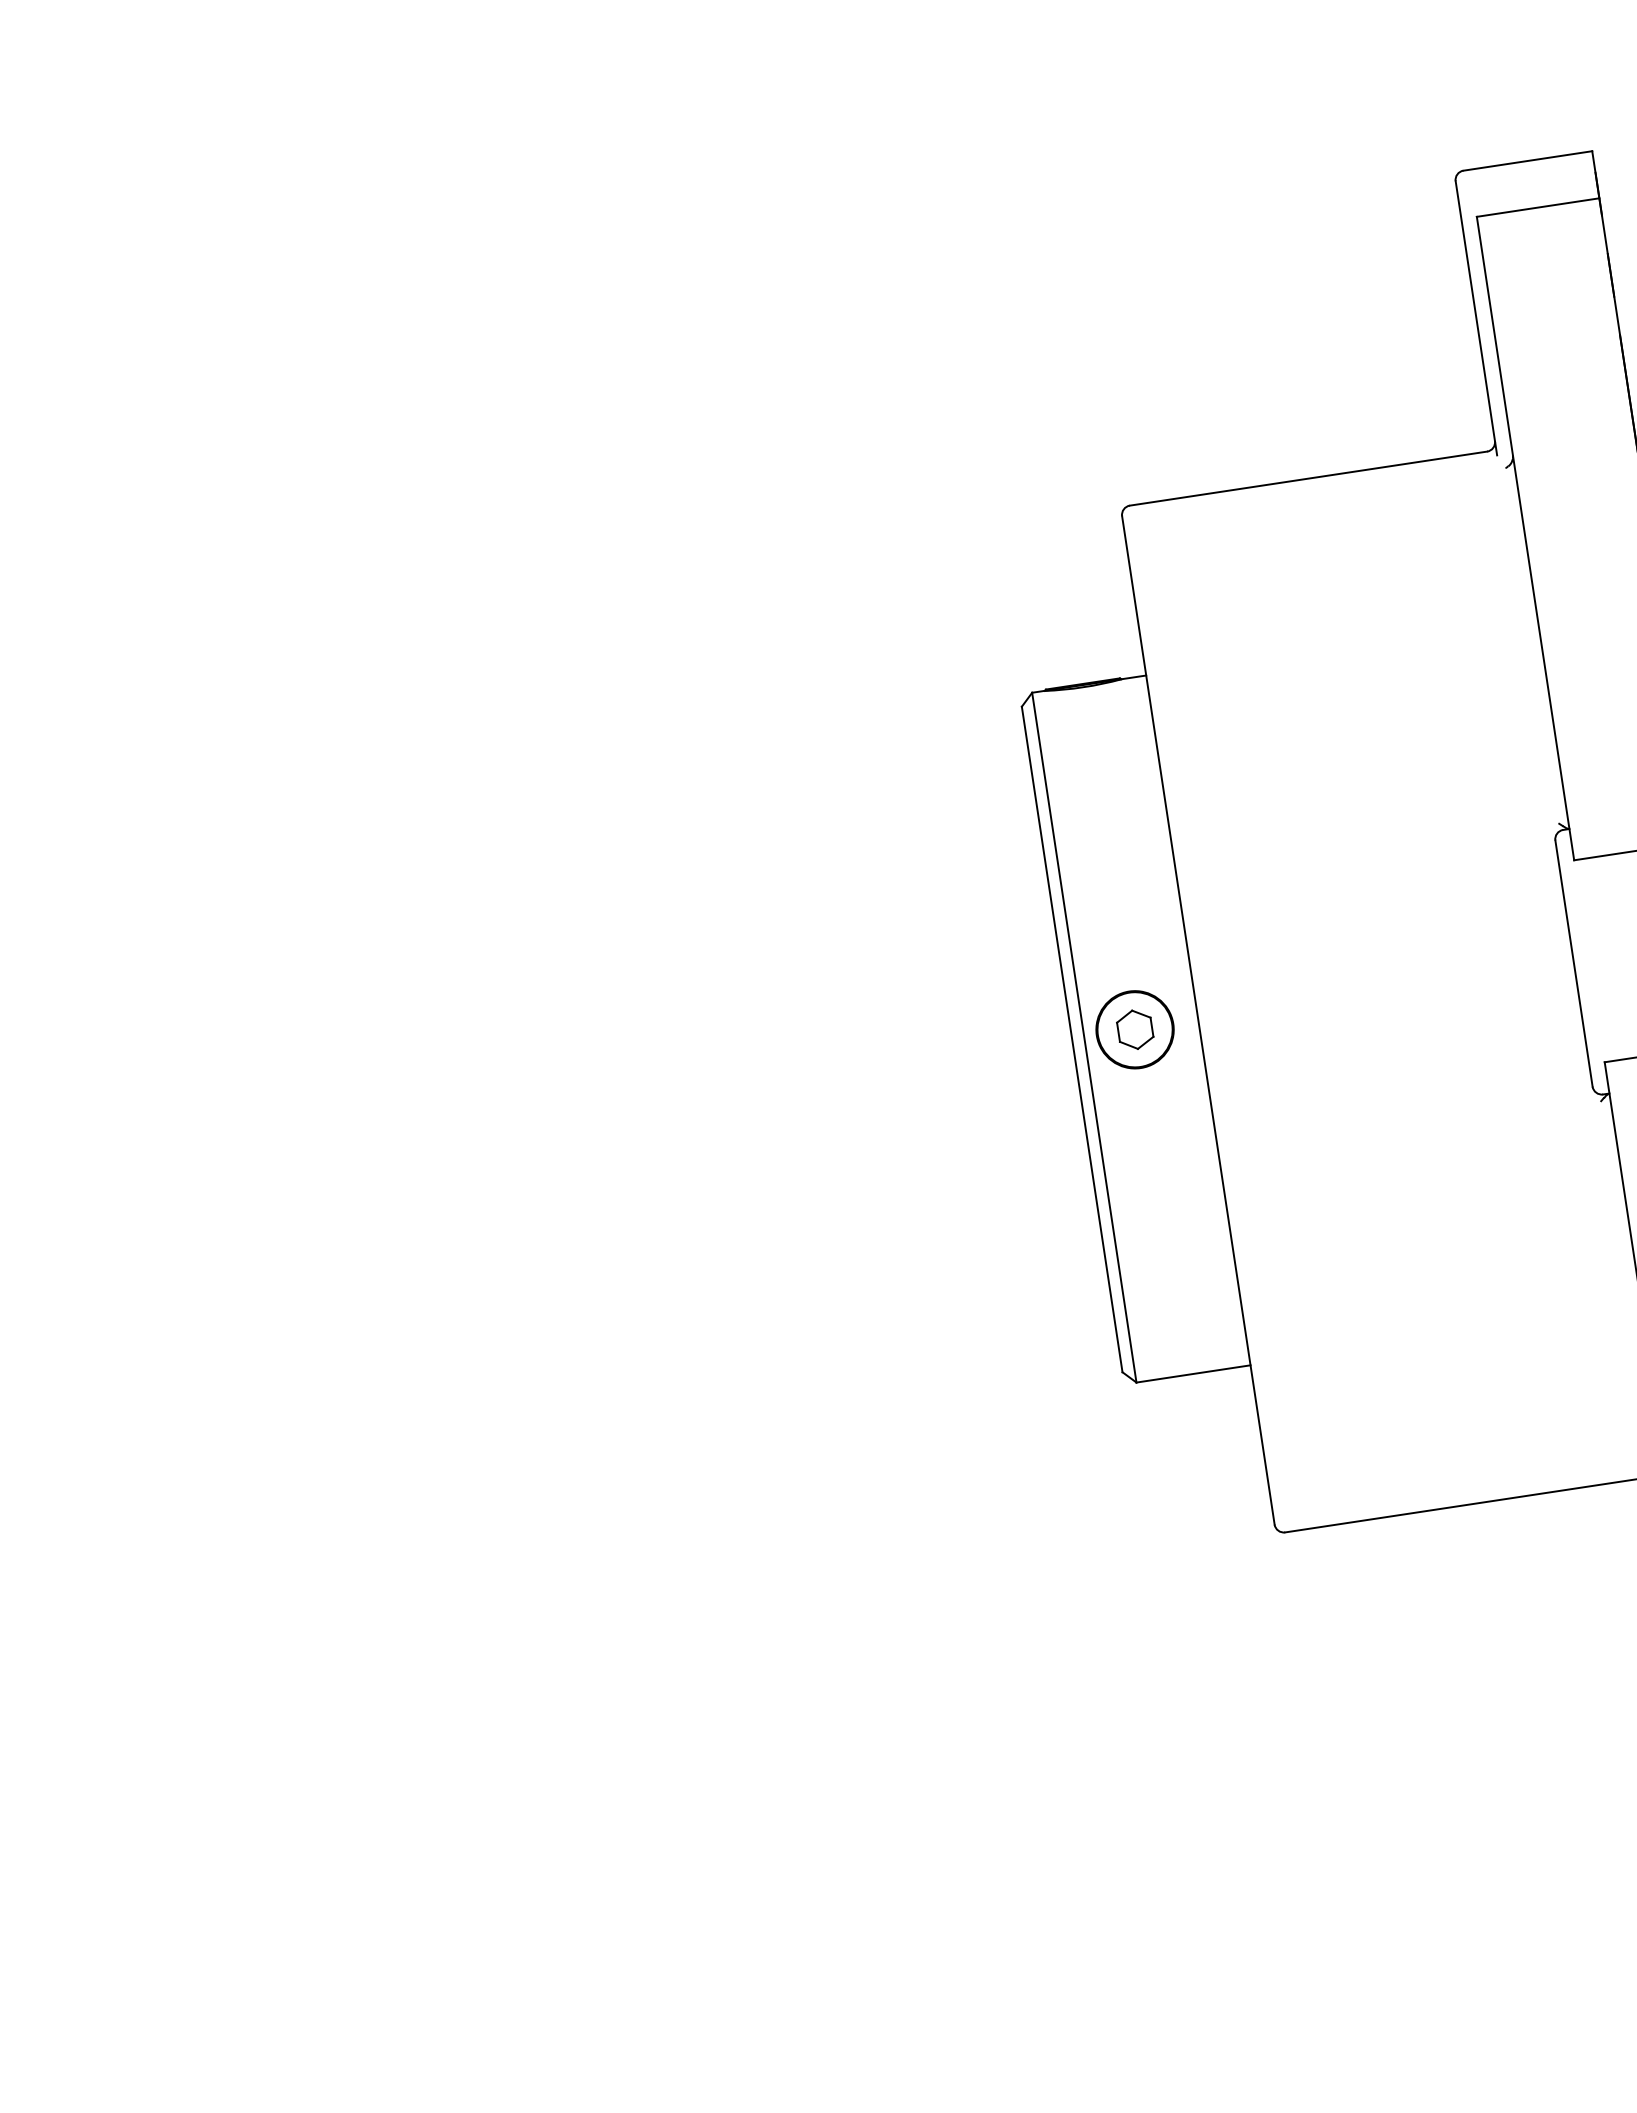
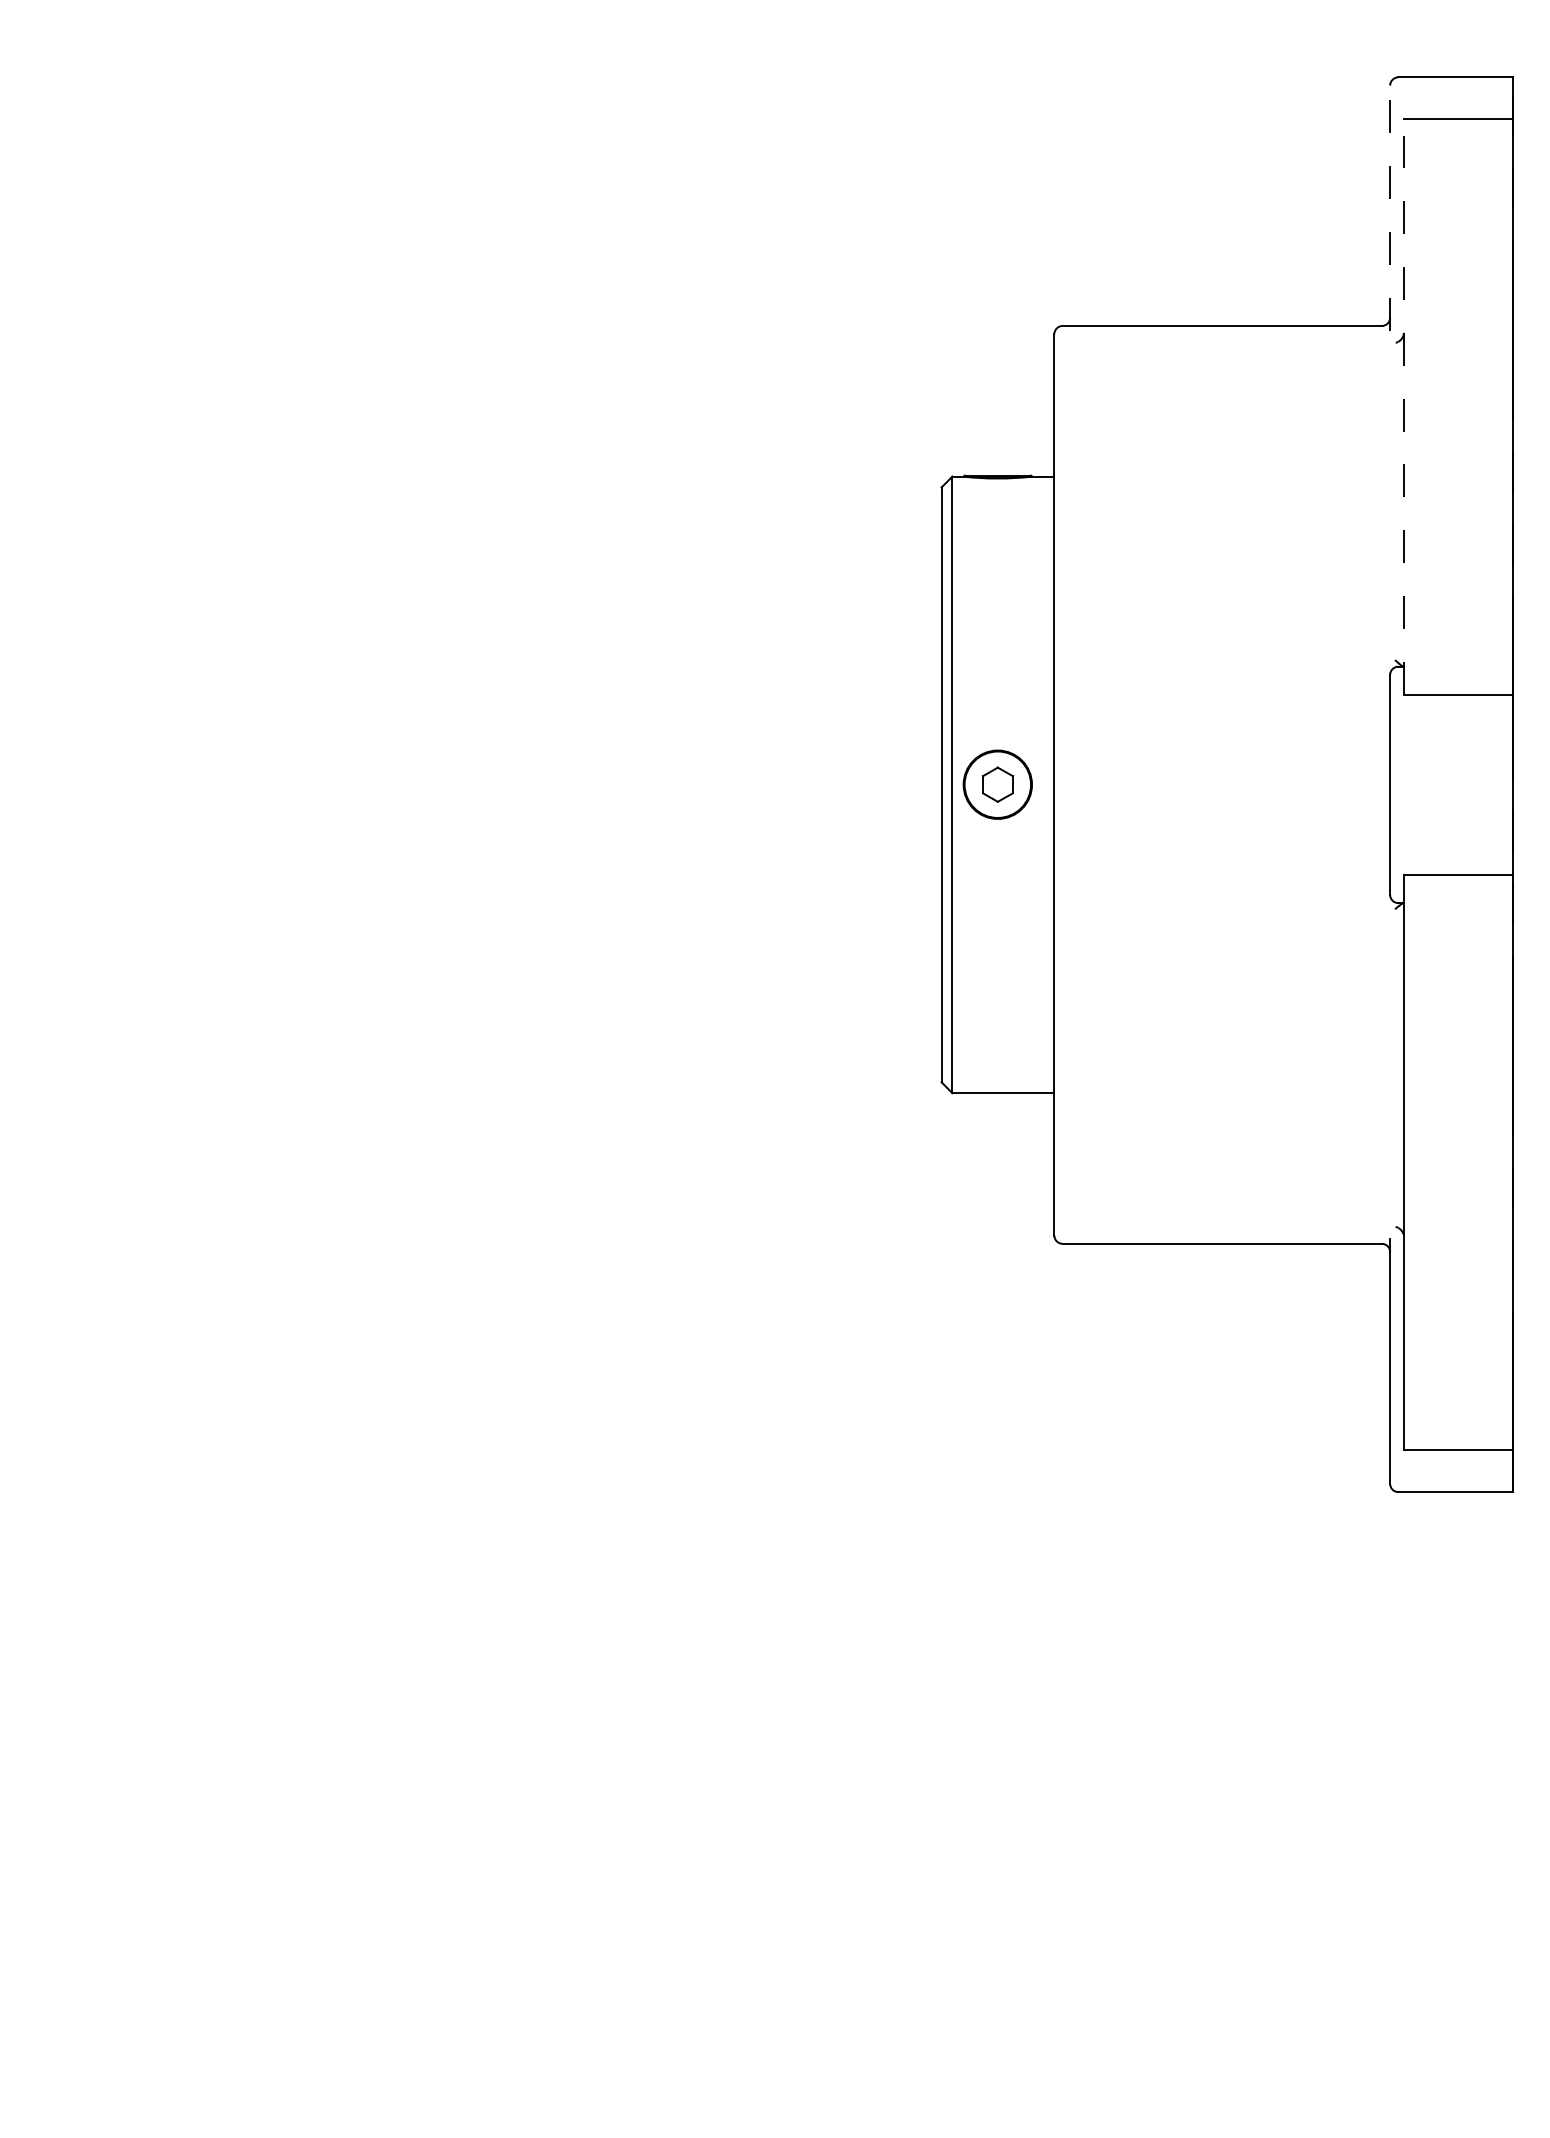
line: (1476, 318) -> (1390, 208), solid -> dashed
line: (1525, 539) -> (1403, 407), solid -> dashed

